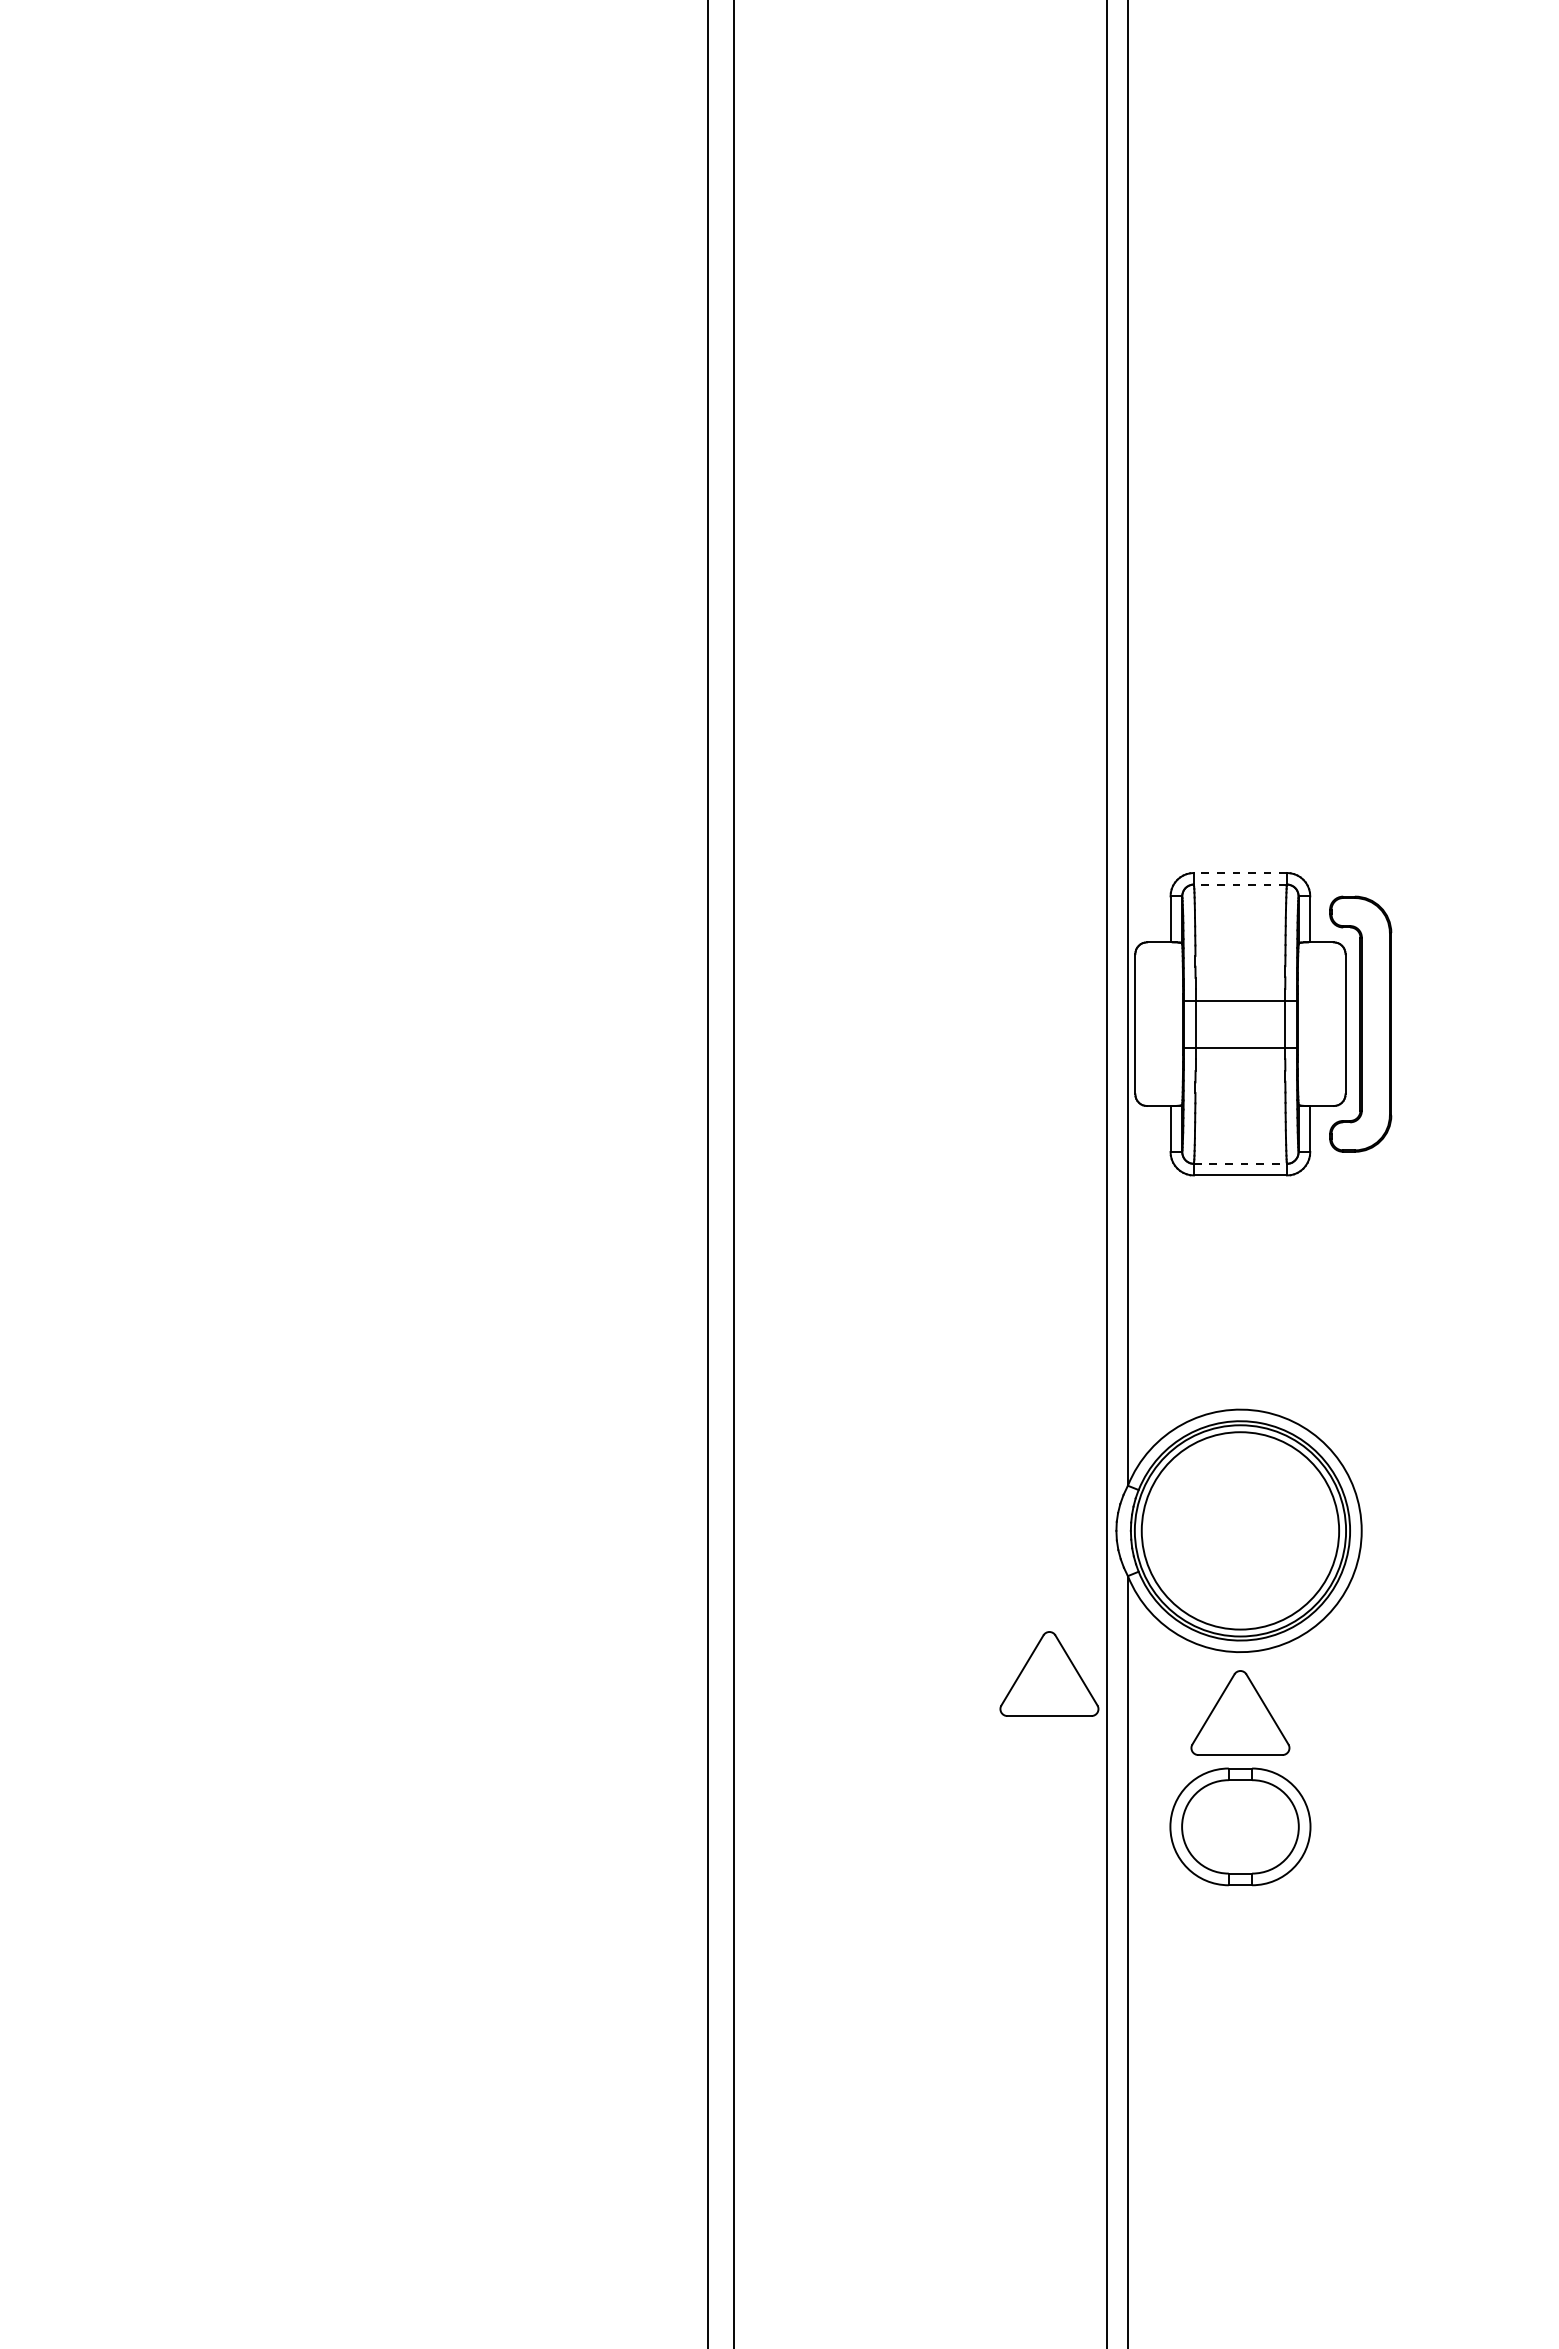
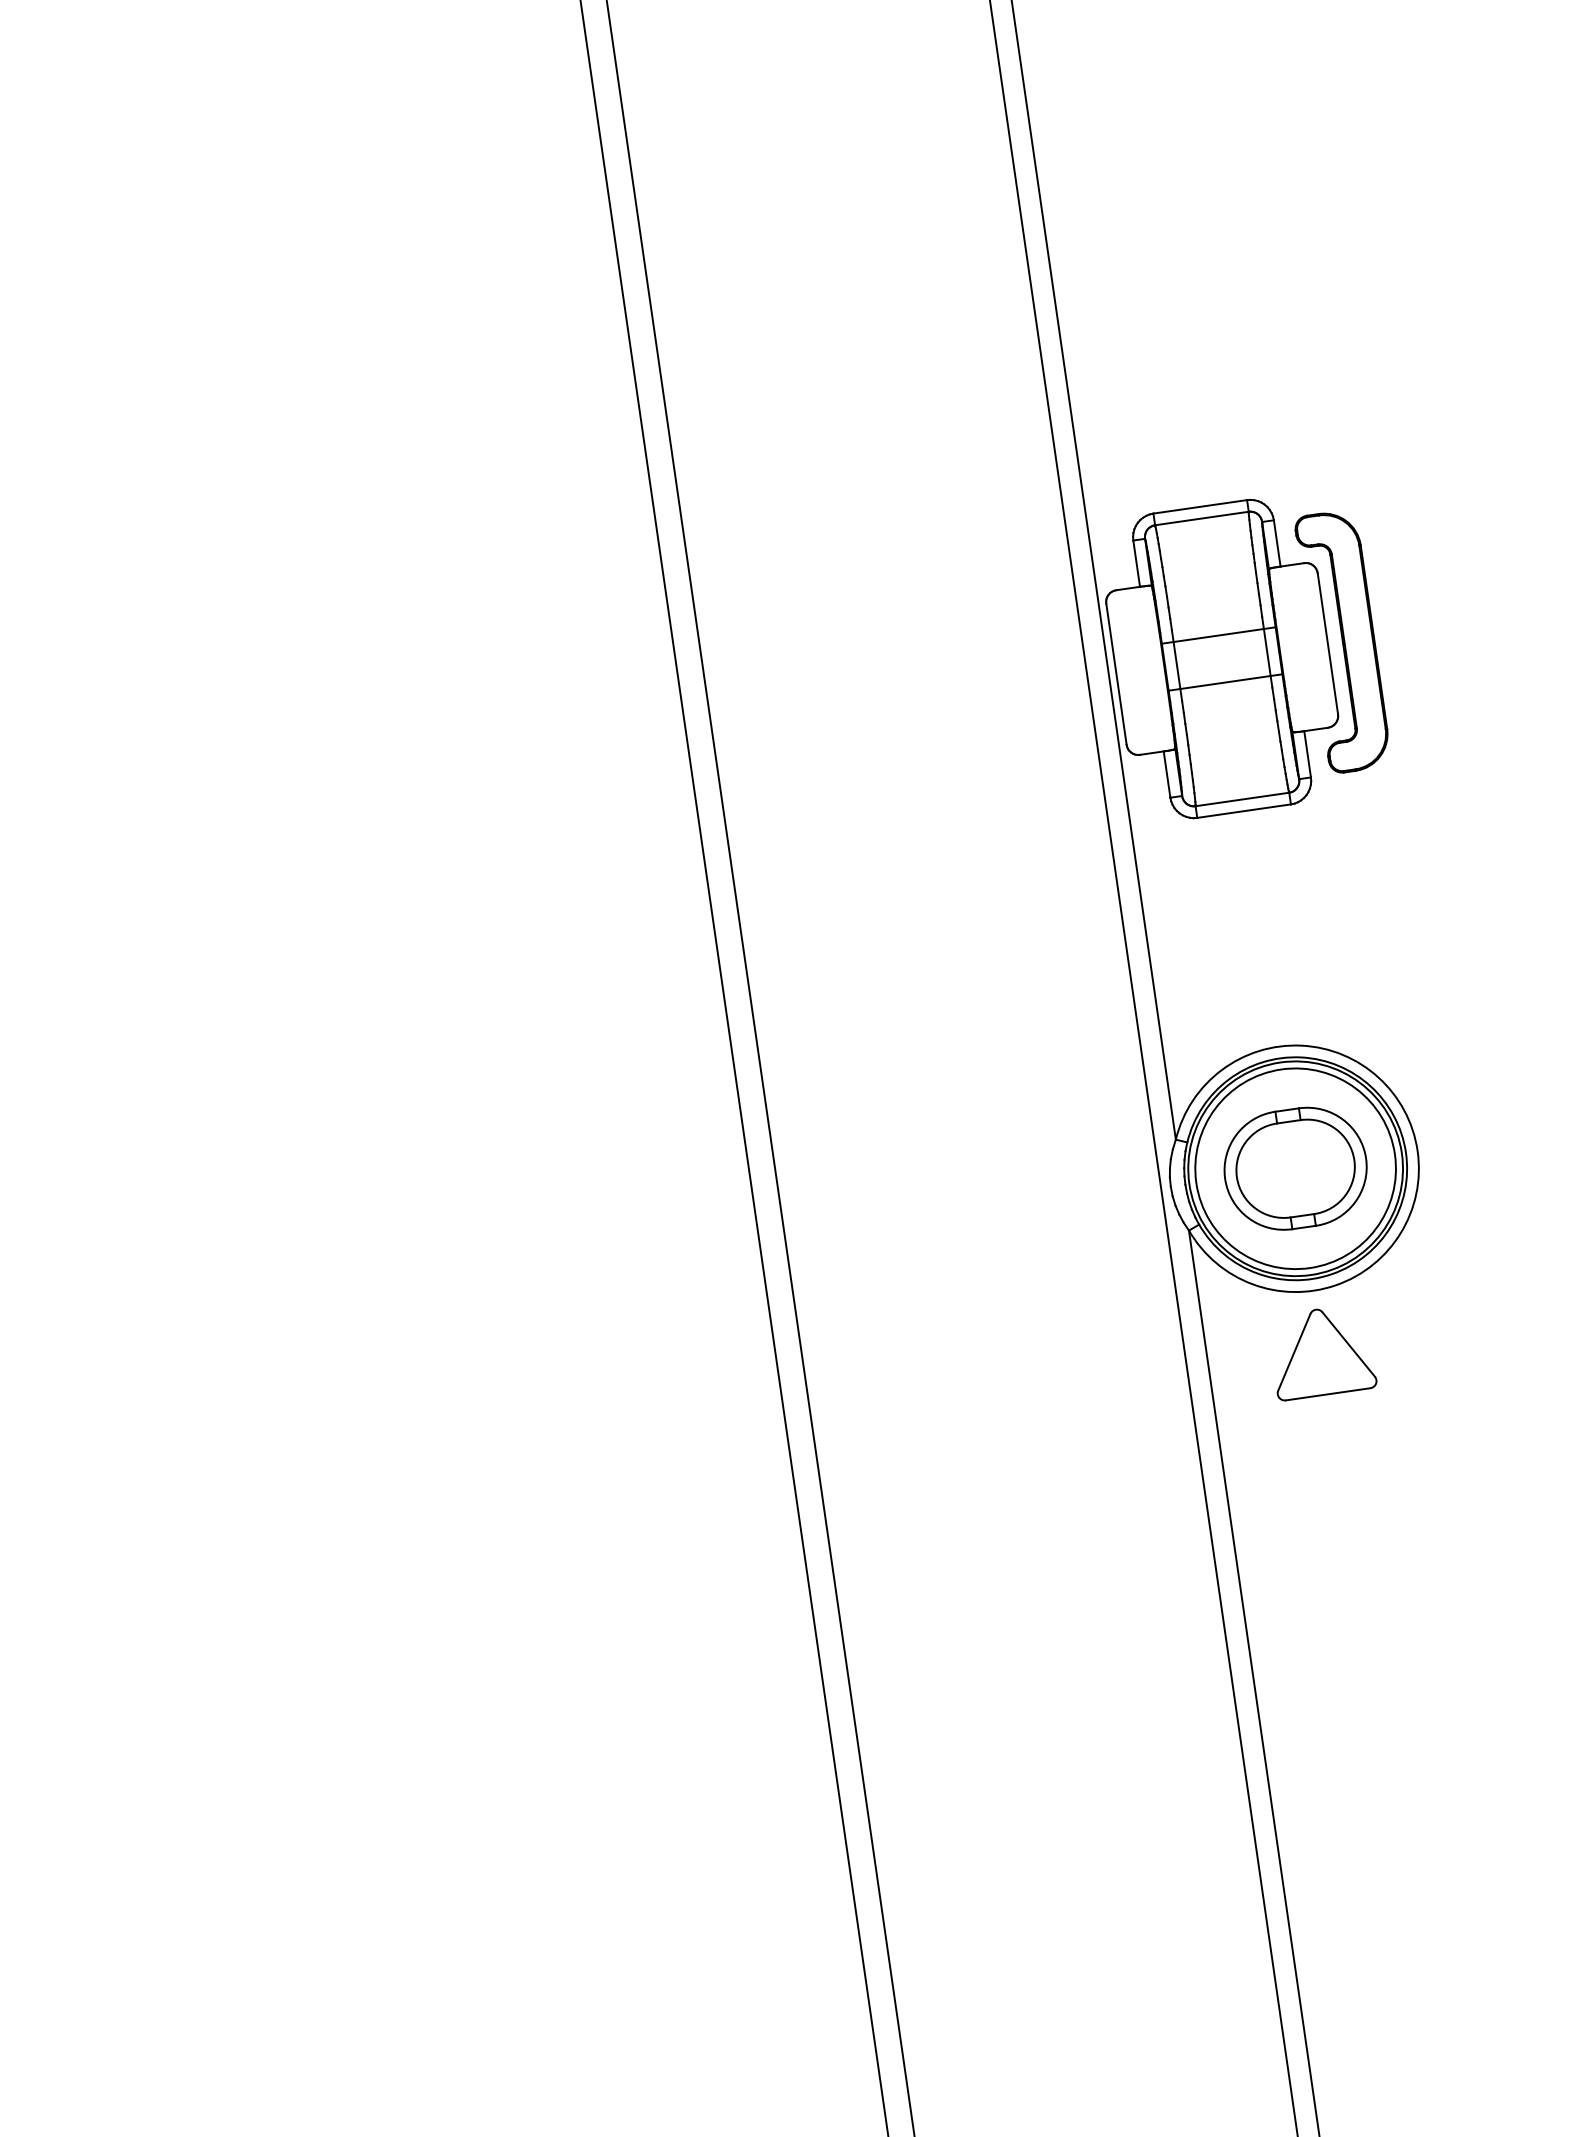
line: (1240, 872) -> (1200, 506), dashed -> solid
line: (1240, 884) -> (1201, 518), dashed -> solid
line: (1240, 1163) -> (1242, 799), dashed -> solid
part: (1049, 1673) -> (1124, 1339), removed
part: (1240, 1826) -> (1295, 1168), moved

